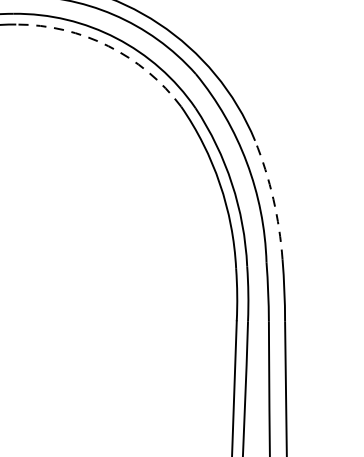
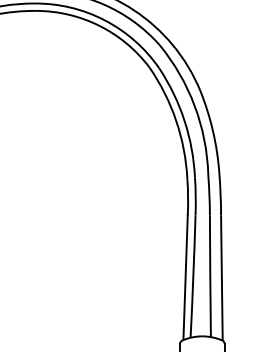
arc: (108, 45) -> (99, 25), dashed -> solid
arc: (274, 199) -> (213, 131), dashed -> solid

